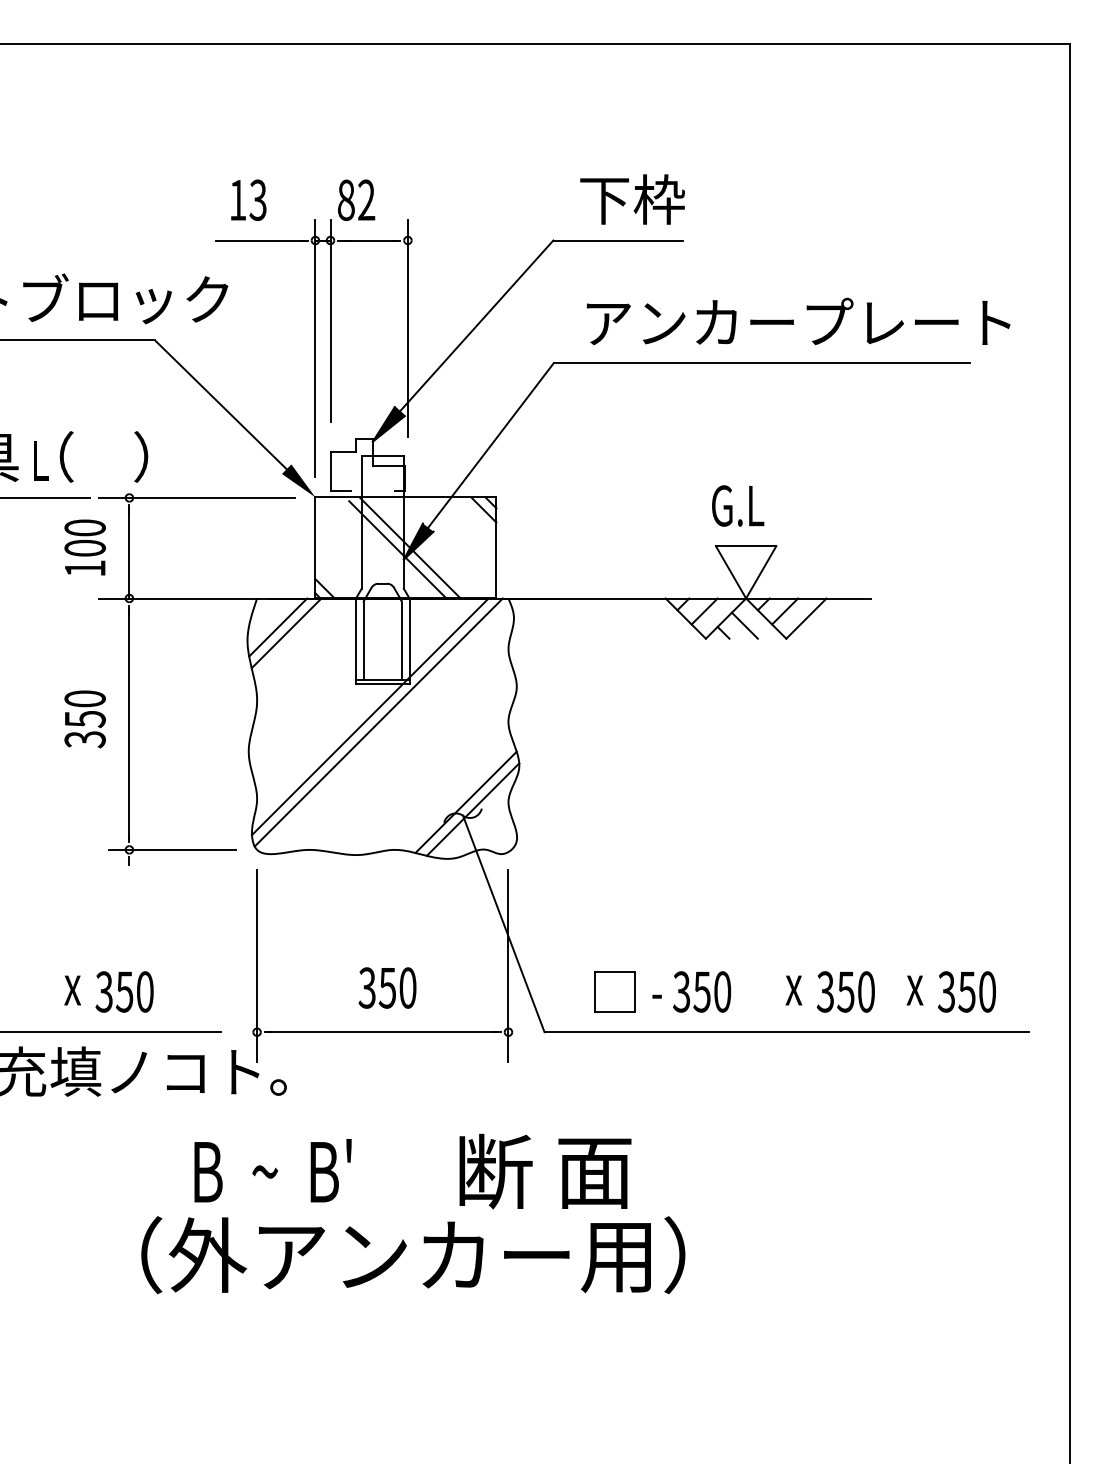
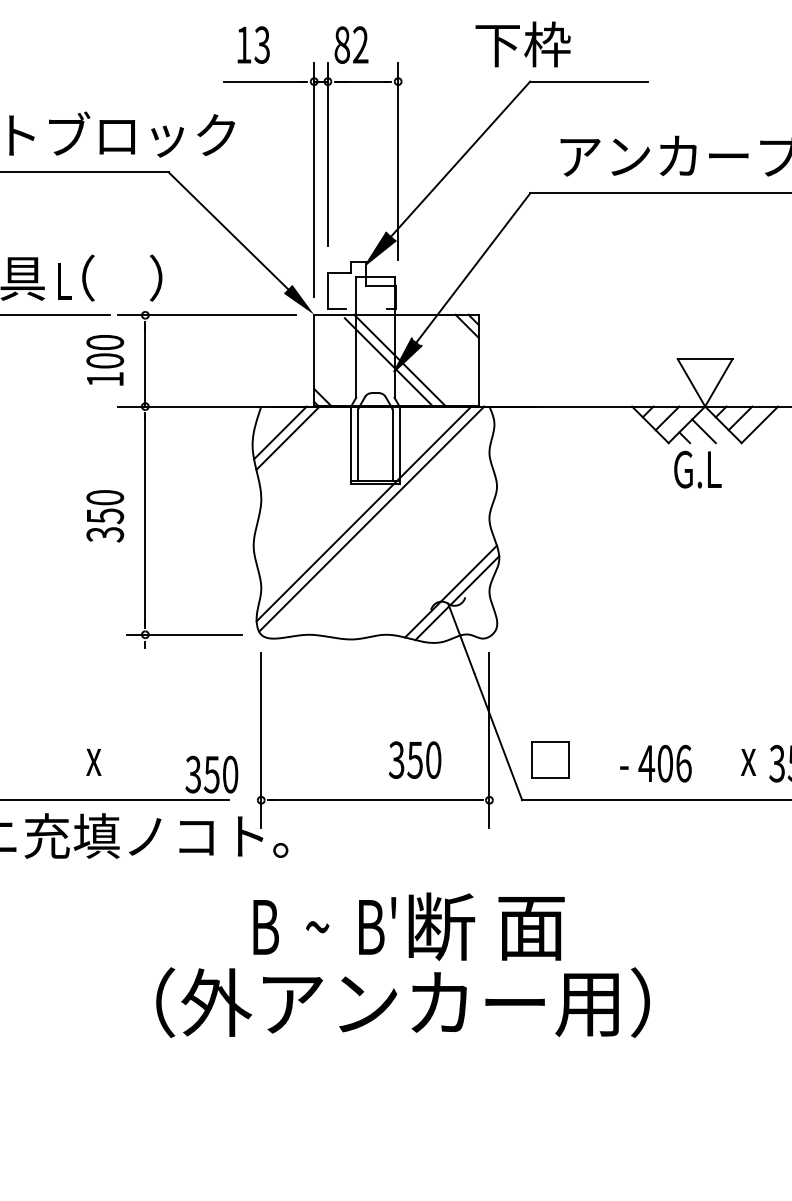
text: (632, 199) -> (523, 44), moved
text: (738, 505) -> (698, 469), moved
text: (387, 987) -> (415, 759), moved
text: (124, 991) -> (211, 774), moved
part: (614, 991) -> (550, 759), moved
text: (701, 991) -> (664, 763), 350 -> 406
text: (272, 1170) -> (324, 925), moved
text: (545, 1171) -> (486, 926), moved

